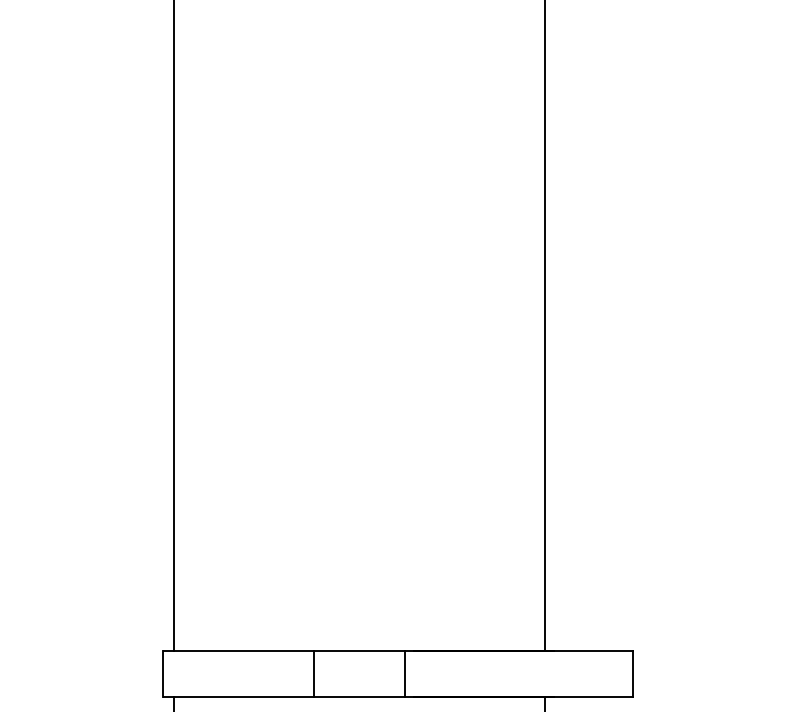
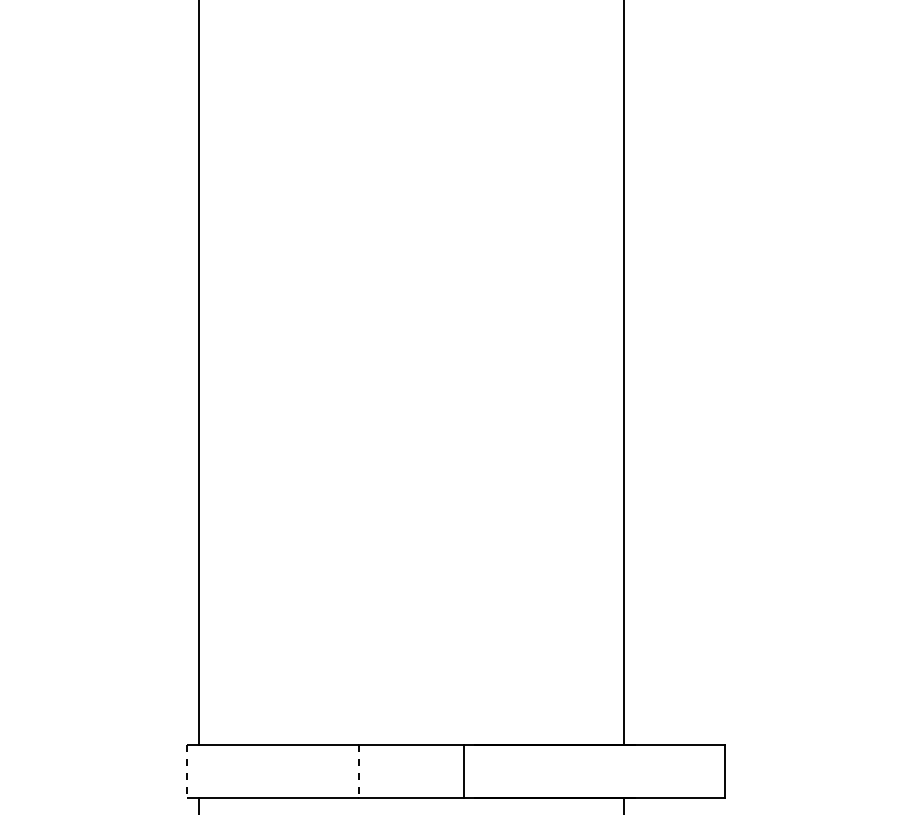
line: (163, 674) -> (187, 772), solid -> dashed
line: (313, 674) -> (359, 772), solid -> dashed

